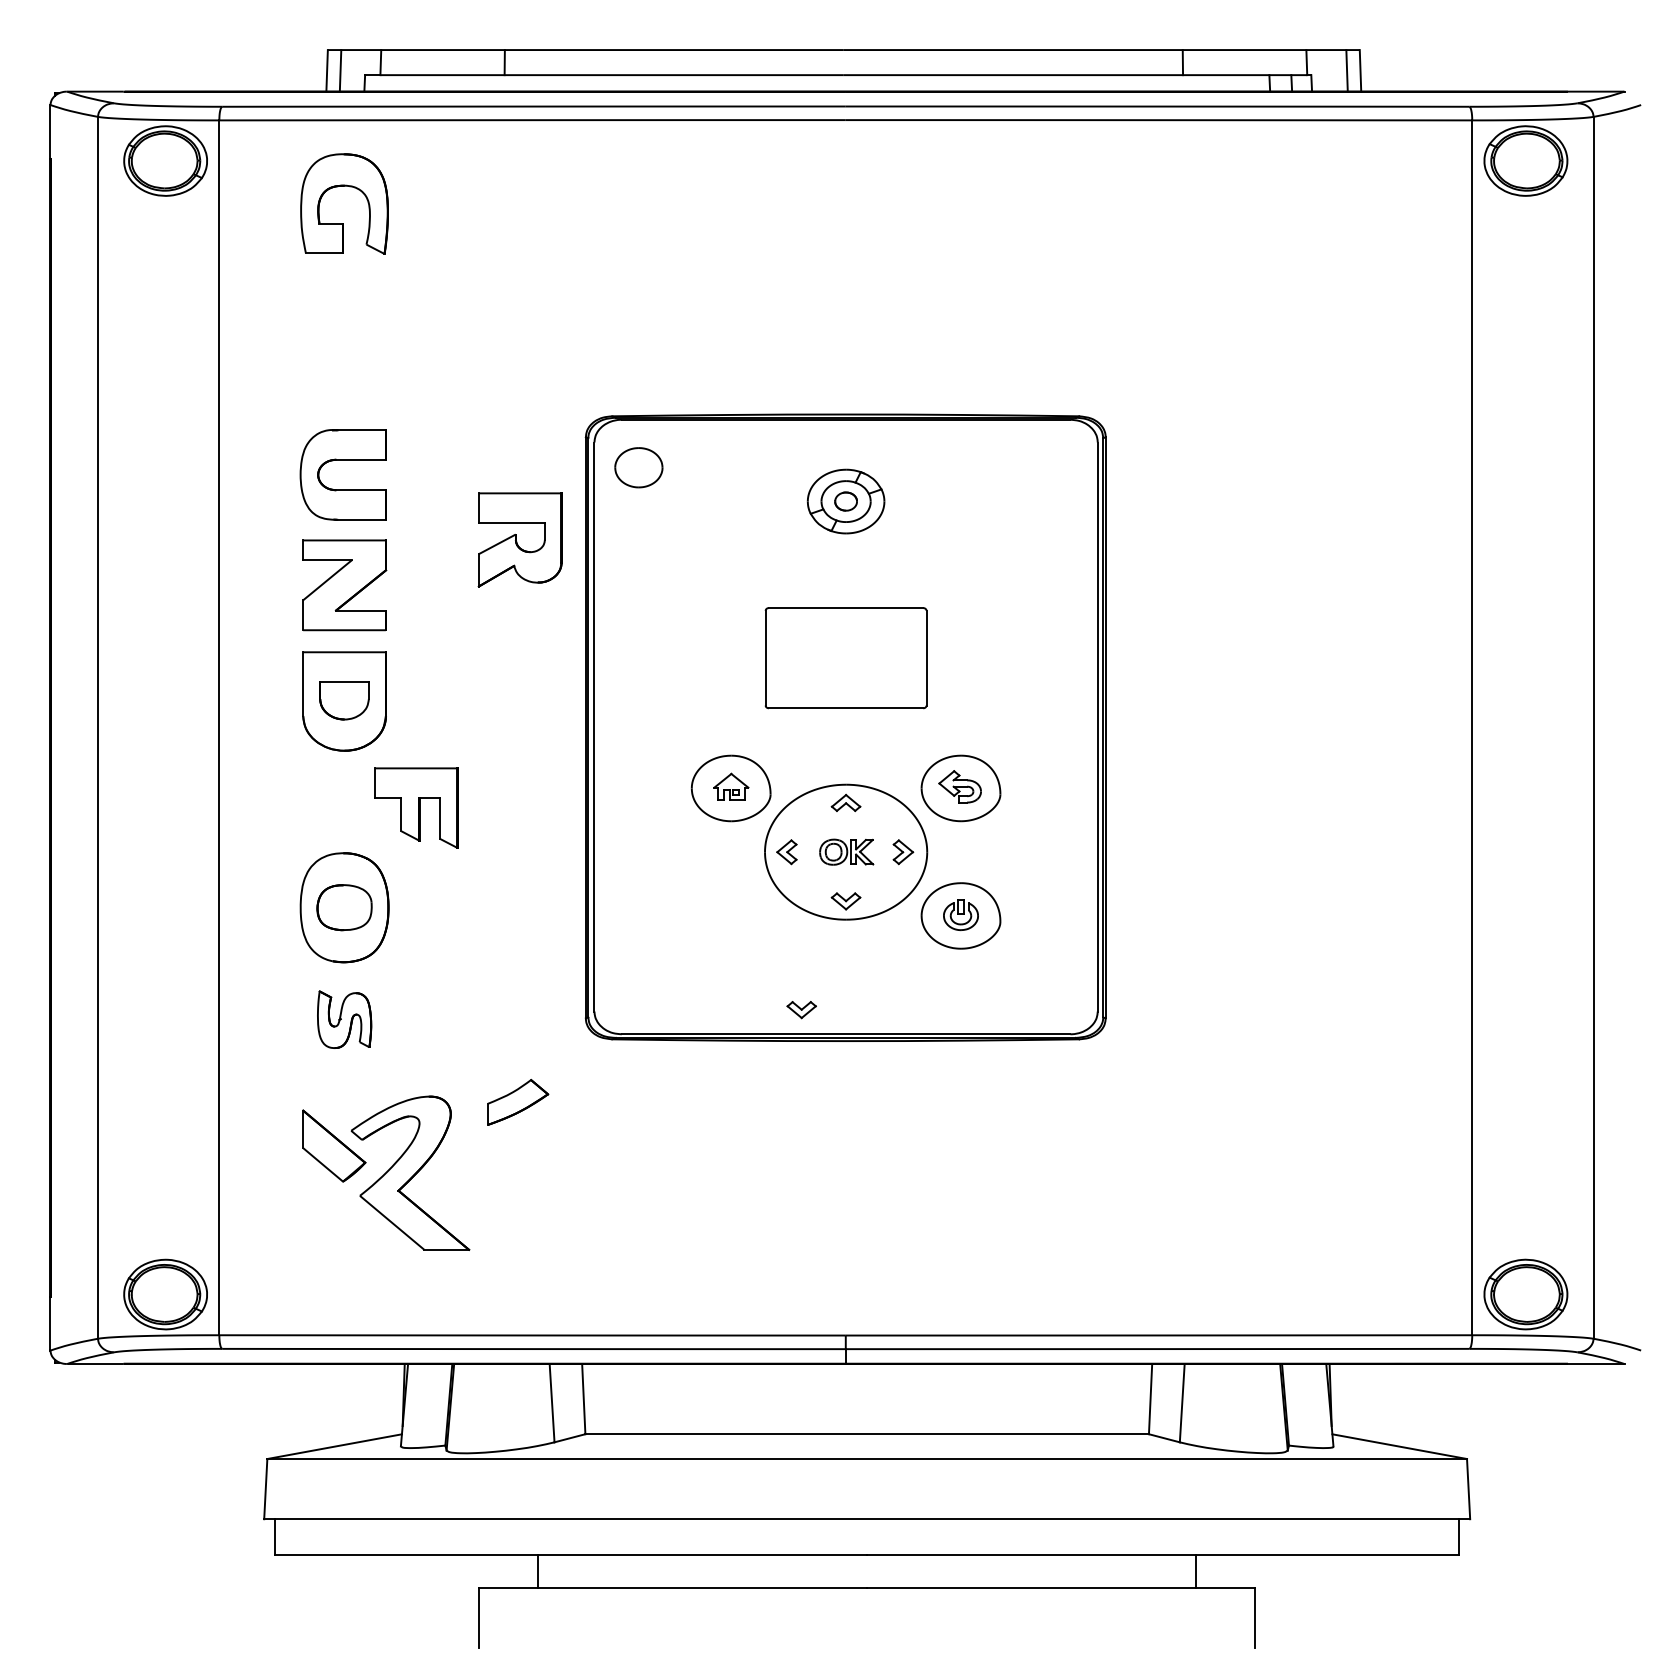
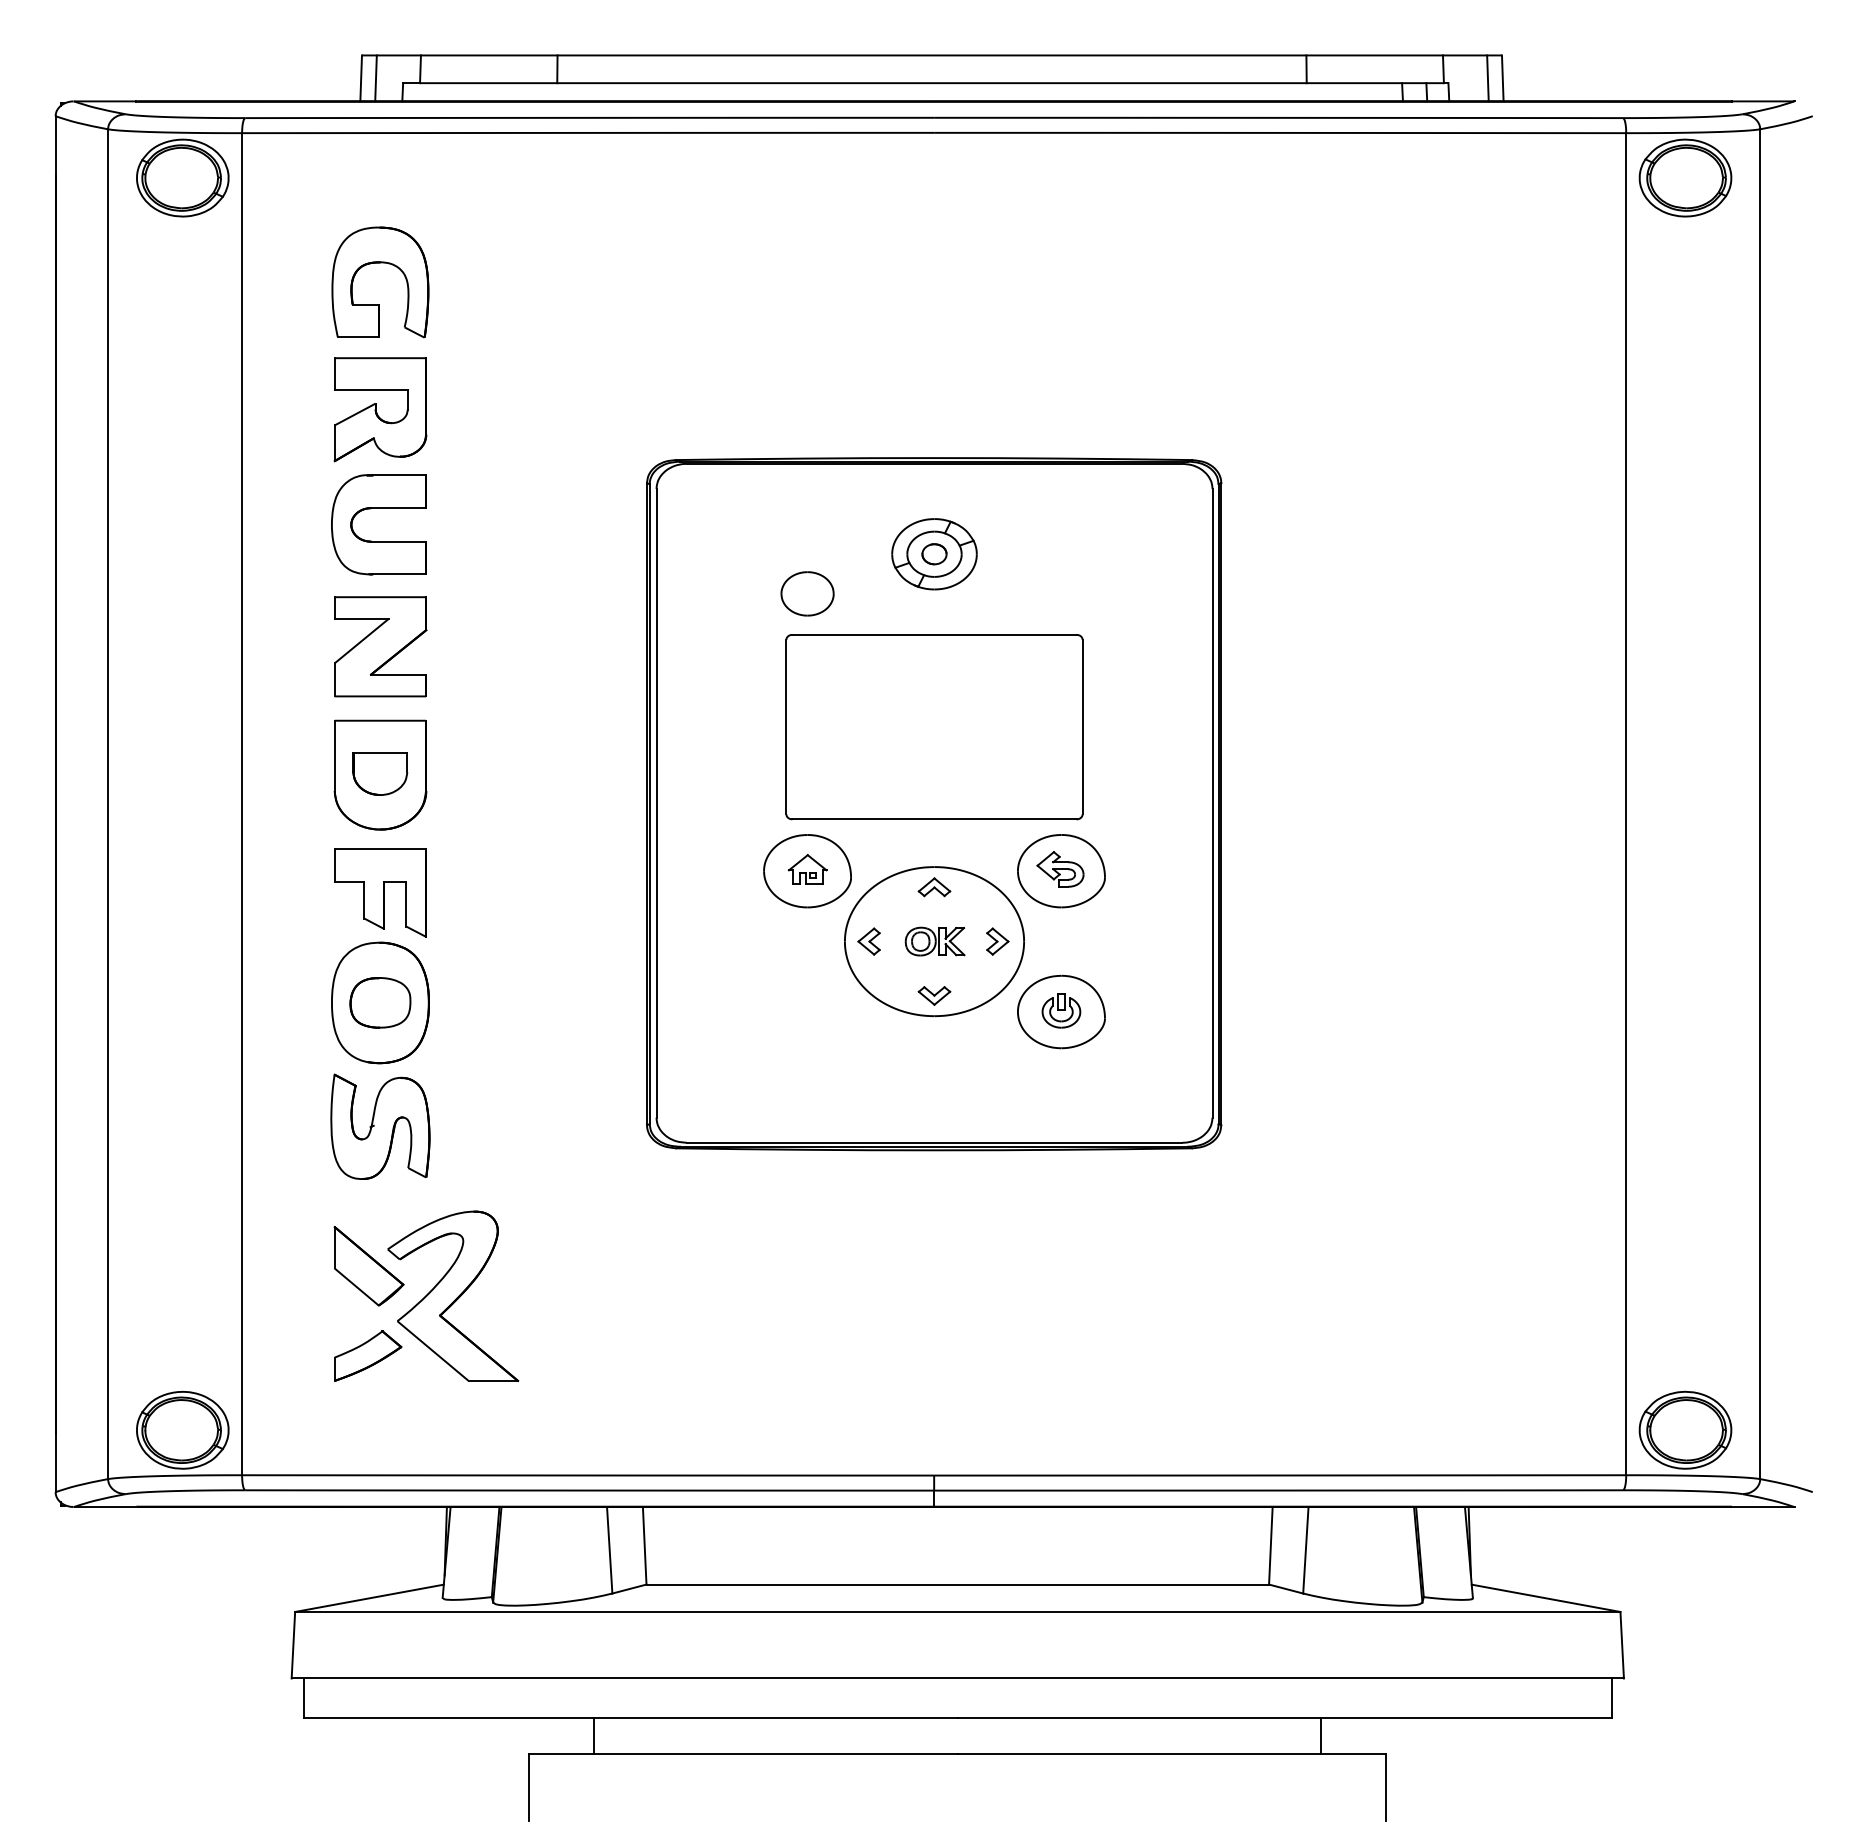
part: (344, 186) -> (380, 263), moved
part: (638, 467) -> (807, 593), moved
part: (520, 539) -> (380, 409), moved
part: (846, 658) -> (934, 727), size x1.67
part: (416, 807) -> (380, 892), moved
part: (801, 1009) -> (885, 1115), removed
part: (344, 1019) -> (380, 1126), size x1.67
part: (518, 1101) -> (368, 1355), moved

